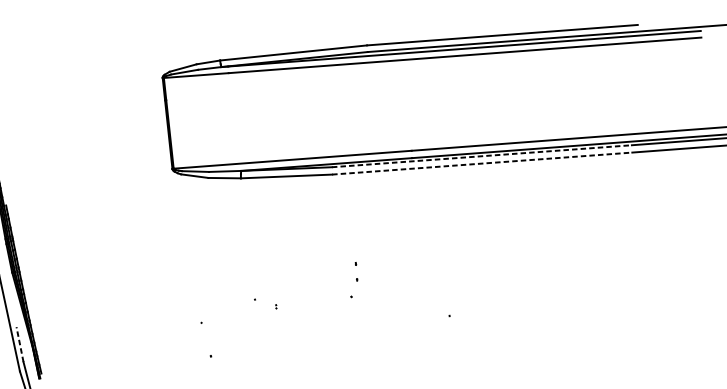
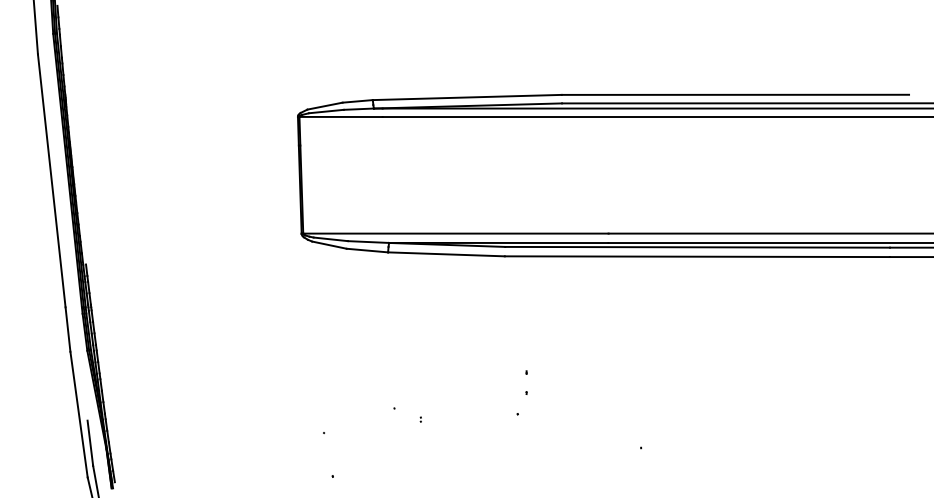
line: (482, 156) -> (698, 247), dashed -> solid
line: (482, 163) -> (697, 256), dashed -> solid
line: (20, 344) -> (90, 443), dashed -> solid

